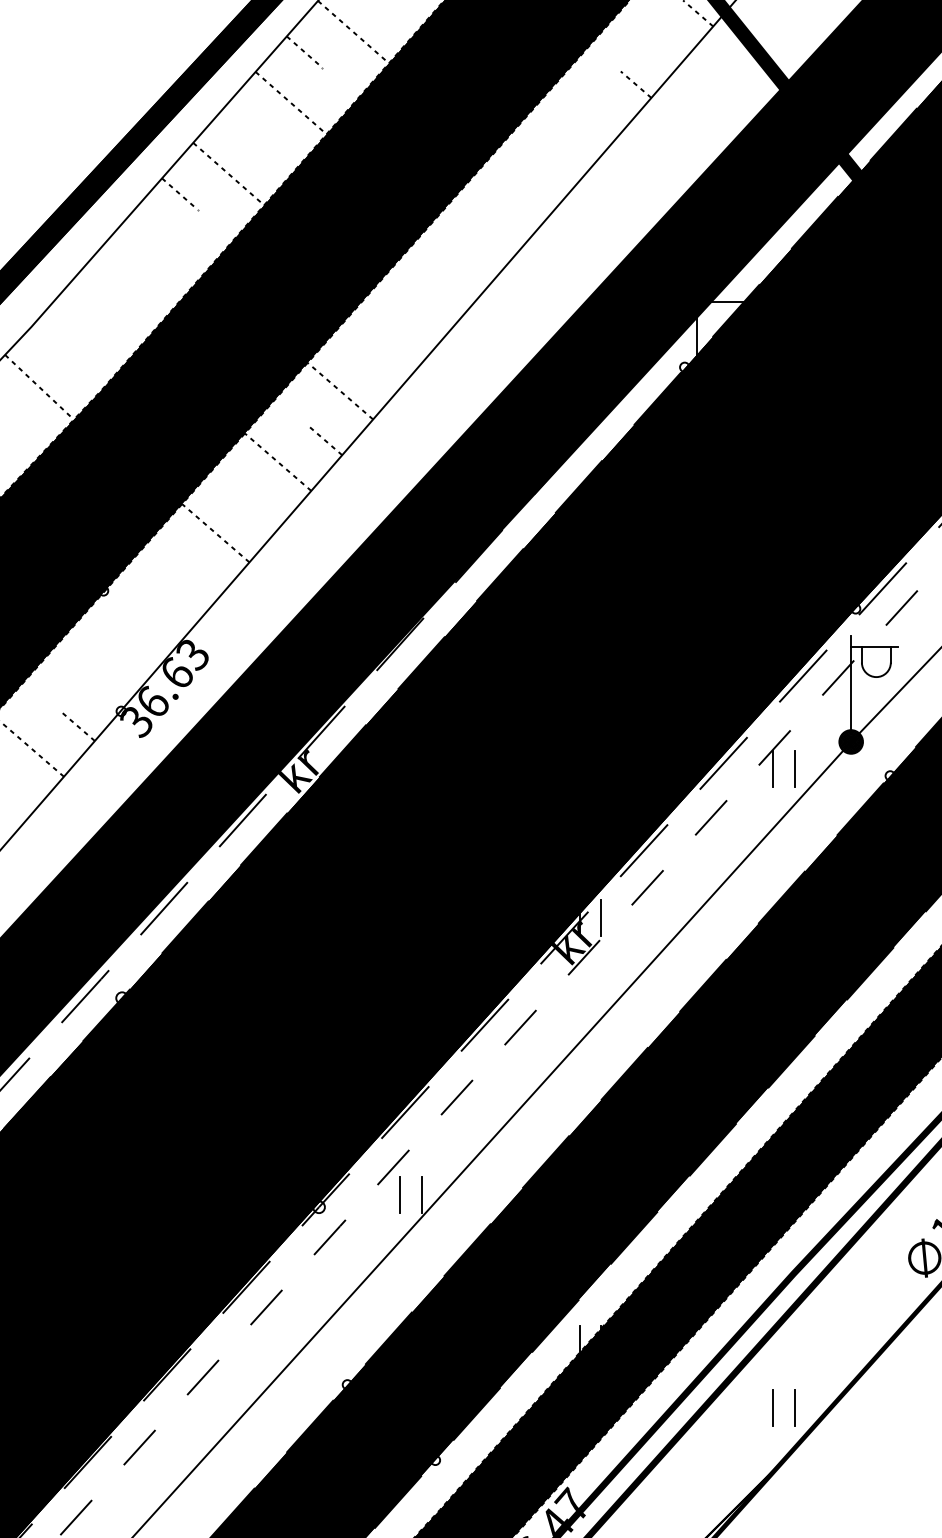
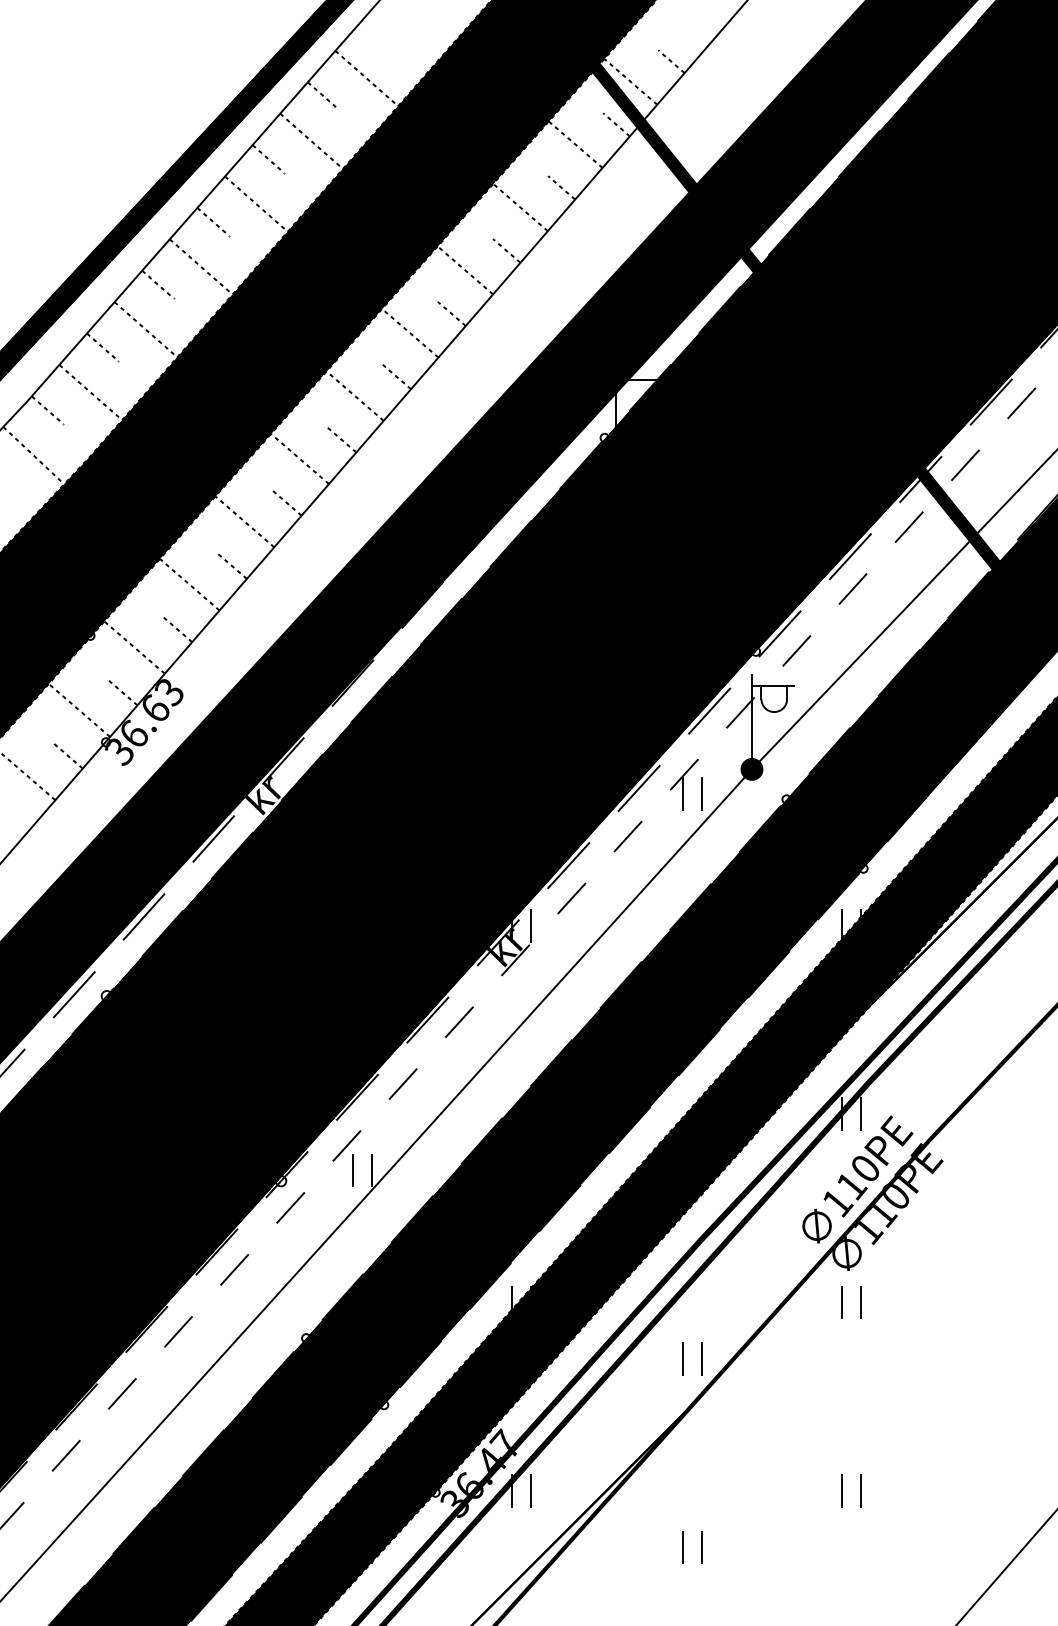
line: (651, 35) -> (575, 144), added
line: (589, 106) -> (520, 207), added
line: (241, 122) -> (212, 221), added
line: (573, 155) -> (506, 250), added
line: (527, 178) -> (465, 270), added
line: (511, 226) -> (451, 313), added
line: (165, 244) -> (145, 329), added
line: (465, 248) -> (410, 332), added
line: (117, 265) -> (102, 347), added
line: (449, 297) -> (396, 376), added
line: (103, 315) -> (90, 392), added
line: (401, 319) -> (354, 395), added
line: (55, 335) -> (47, 409), added
line: (387, 369) -> (341, 439), added
line: (262, 511) -> (231, 565), added
line: (201, 583) -> (177, 629), added
line: (153, 604) -> (134, 647), added
line: (139, 655) -> (122, 692), added
line: (91, 674) -> (79, 709), added

